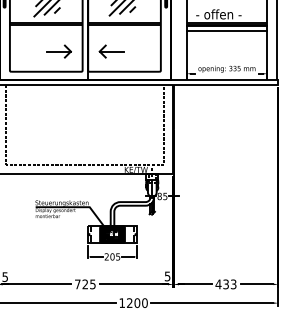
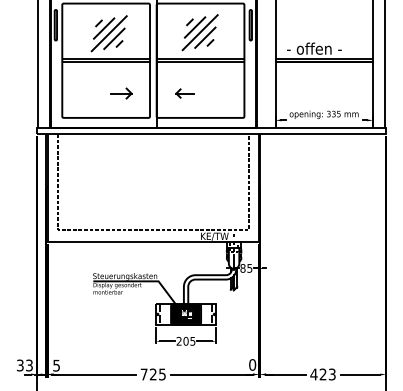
line: (227, 30) -> (324, 68), removed
part: (59, 51) -> (121, 93), size x0.7
part: (111, 51) -> (184, 93), size x0.6
text: (167, 276) -> (252, 364), 5 -> 0
text: (225, 284) -> (322, 374), 433 -> 423

